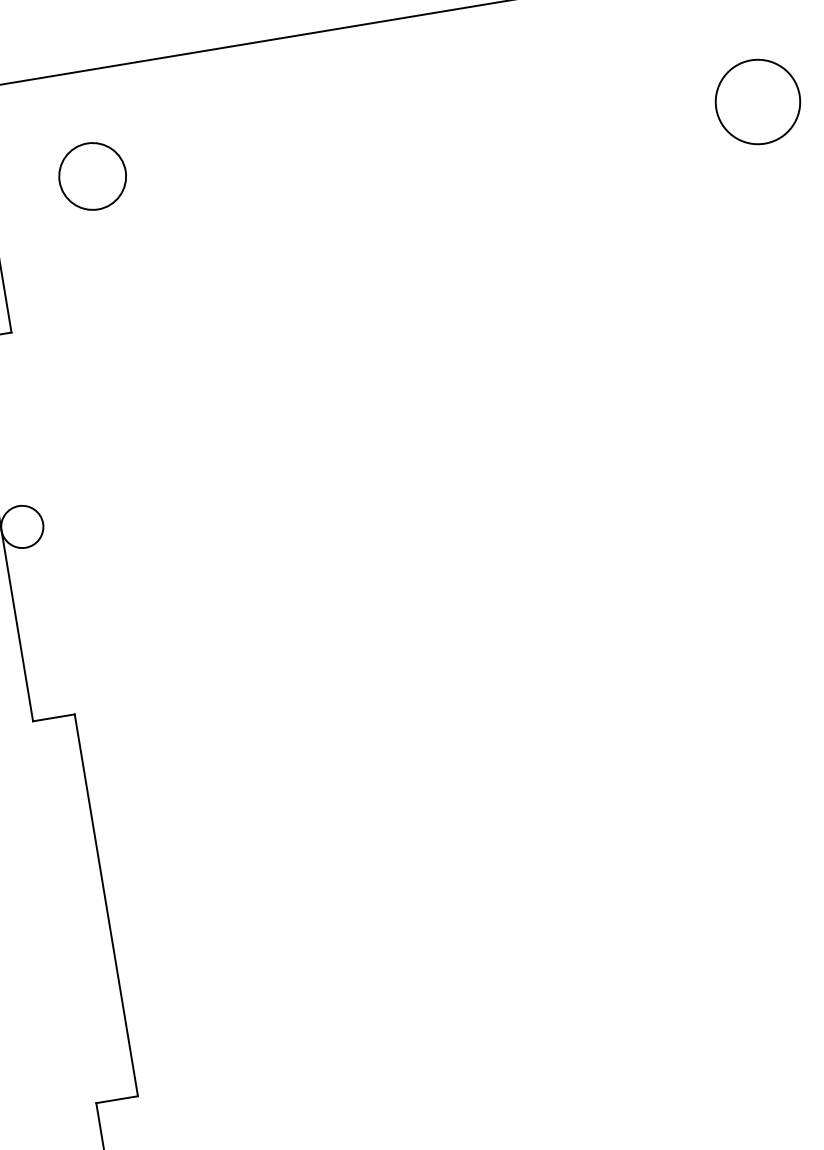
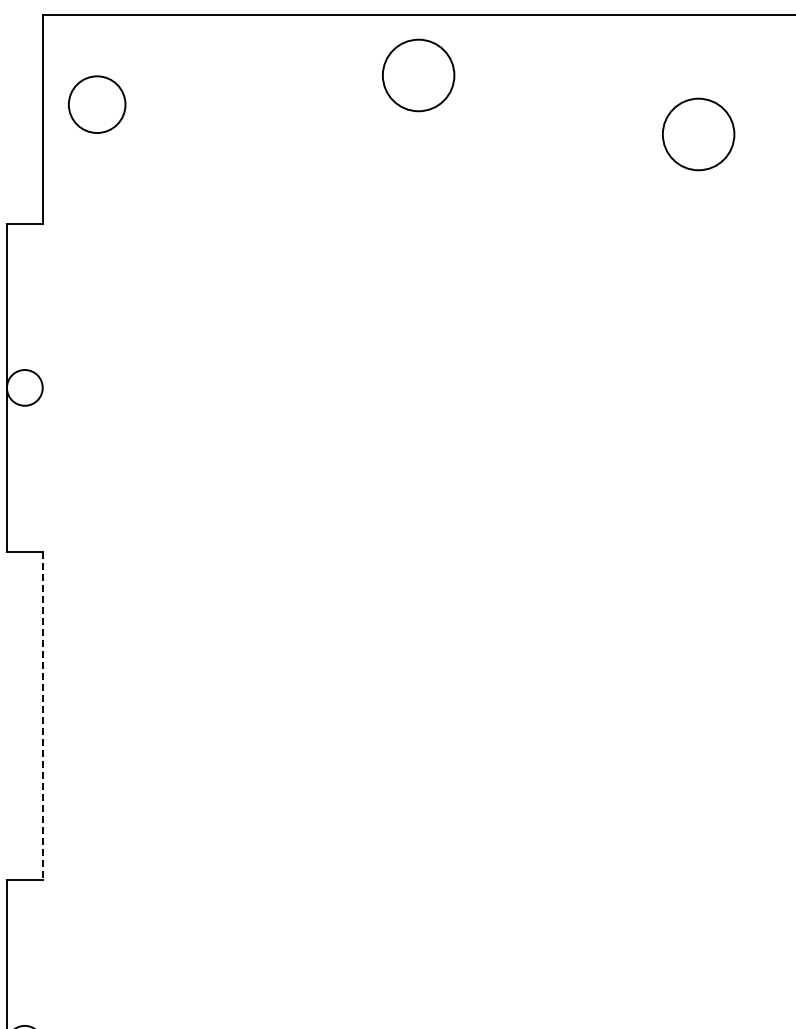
circle: (420, 87) -> (418, 75), added
circle: (93, 176) -> (97, 104), moved
line: (106, 904) -> (42, 715), solid -> dashed

